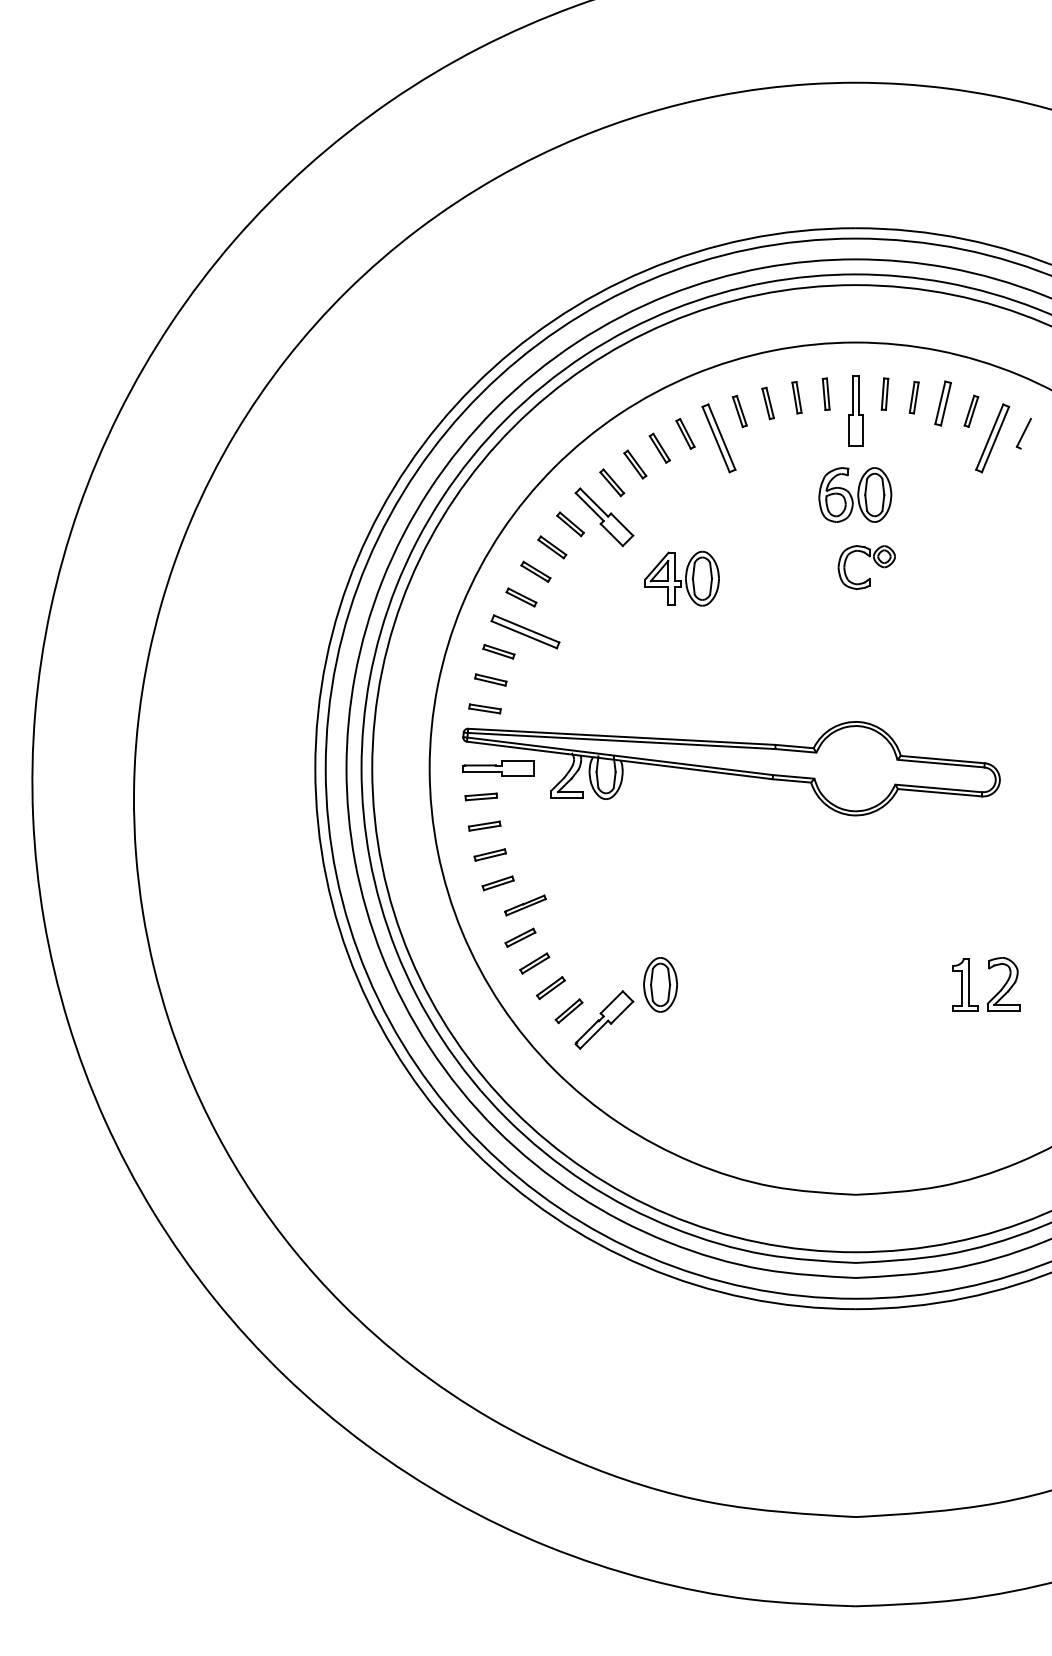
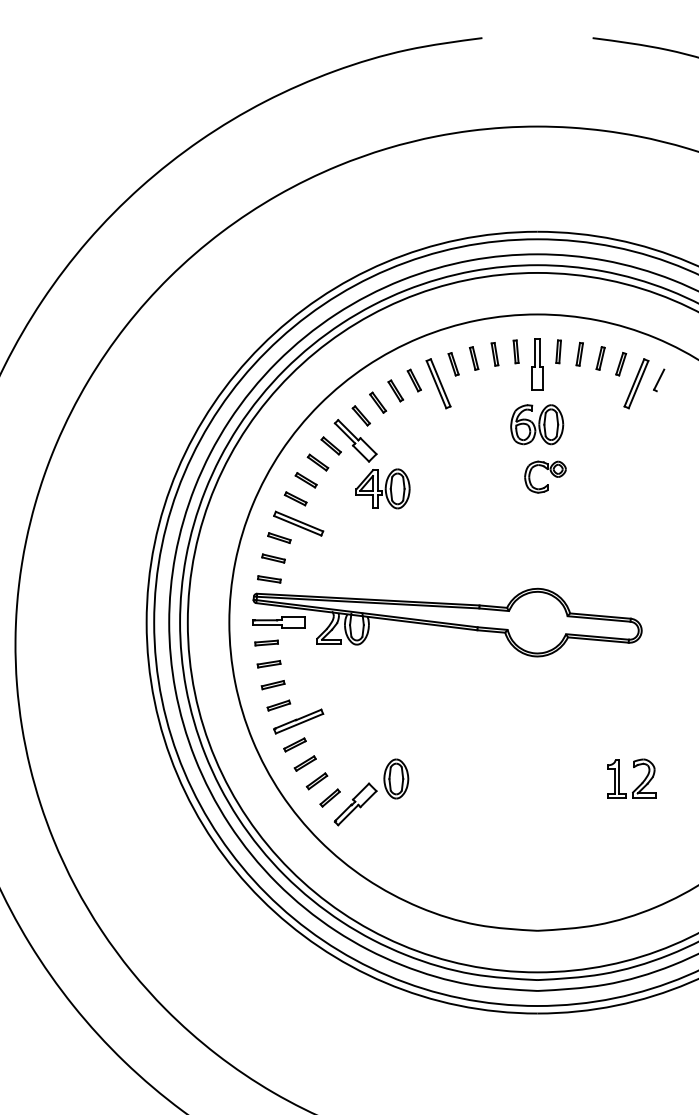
part: (942, 402) -> (600, 357), size x0.71
part: (681, 578) -> (382, 488), moved
part: (525, 905) -> (298, 721), size x1.67

